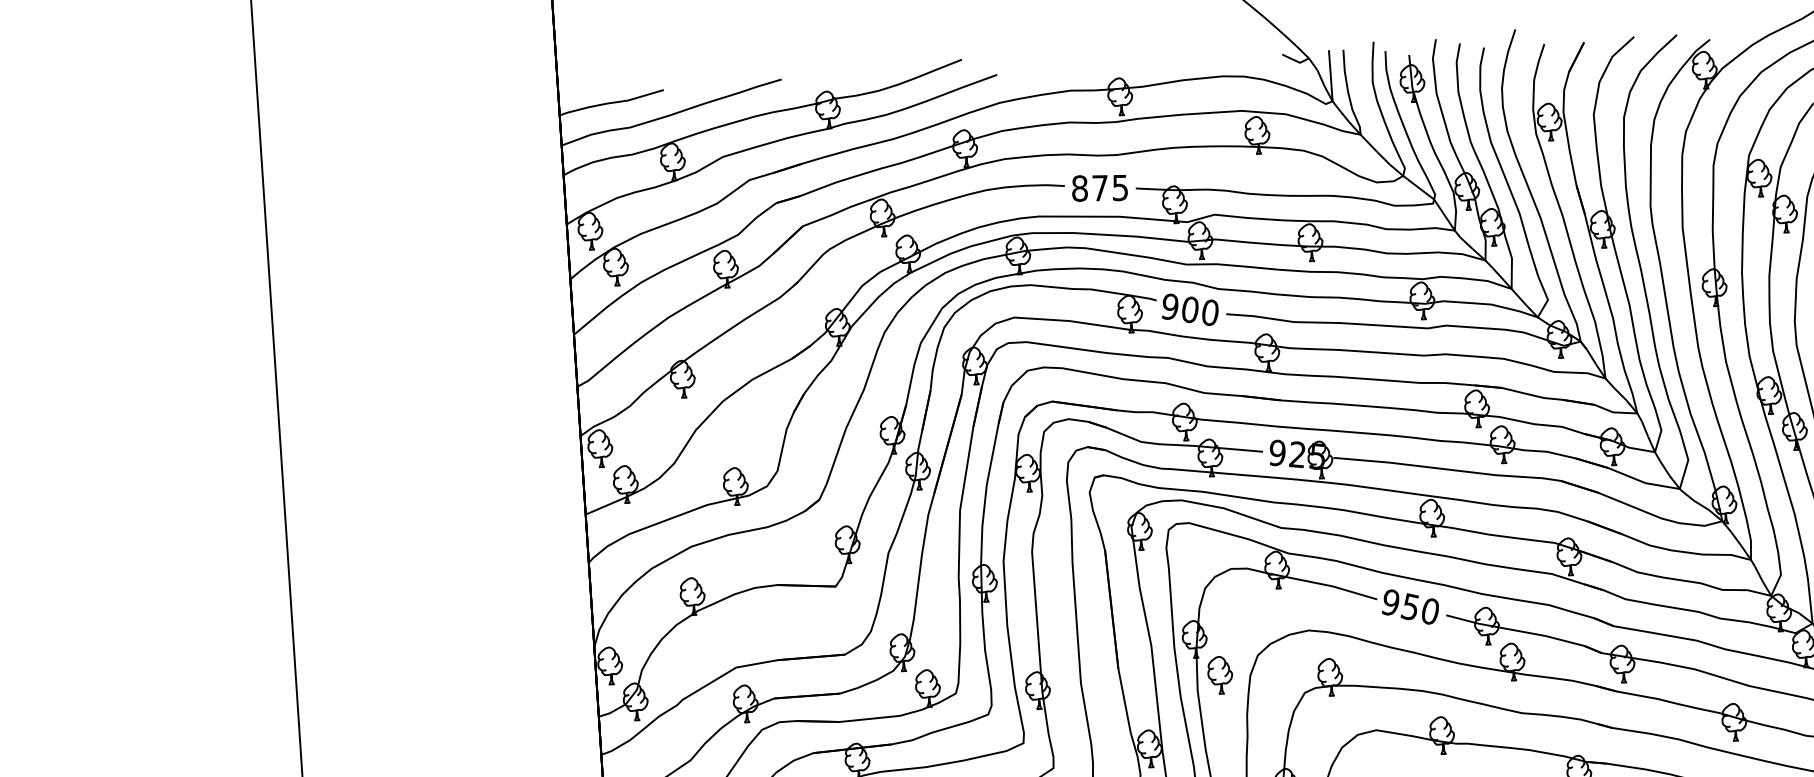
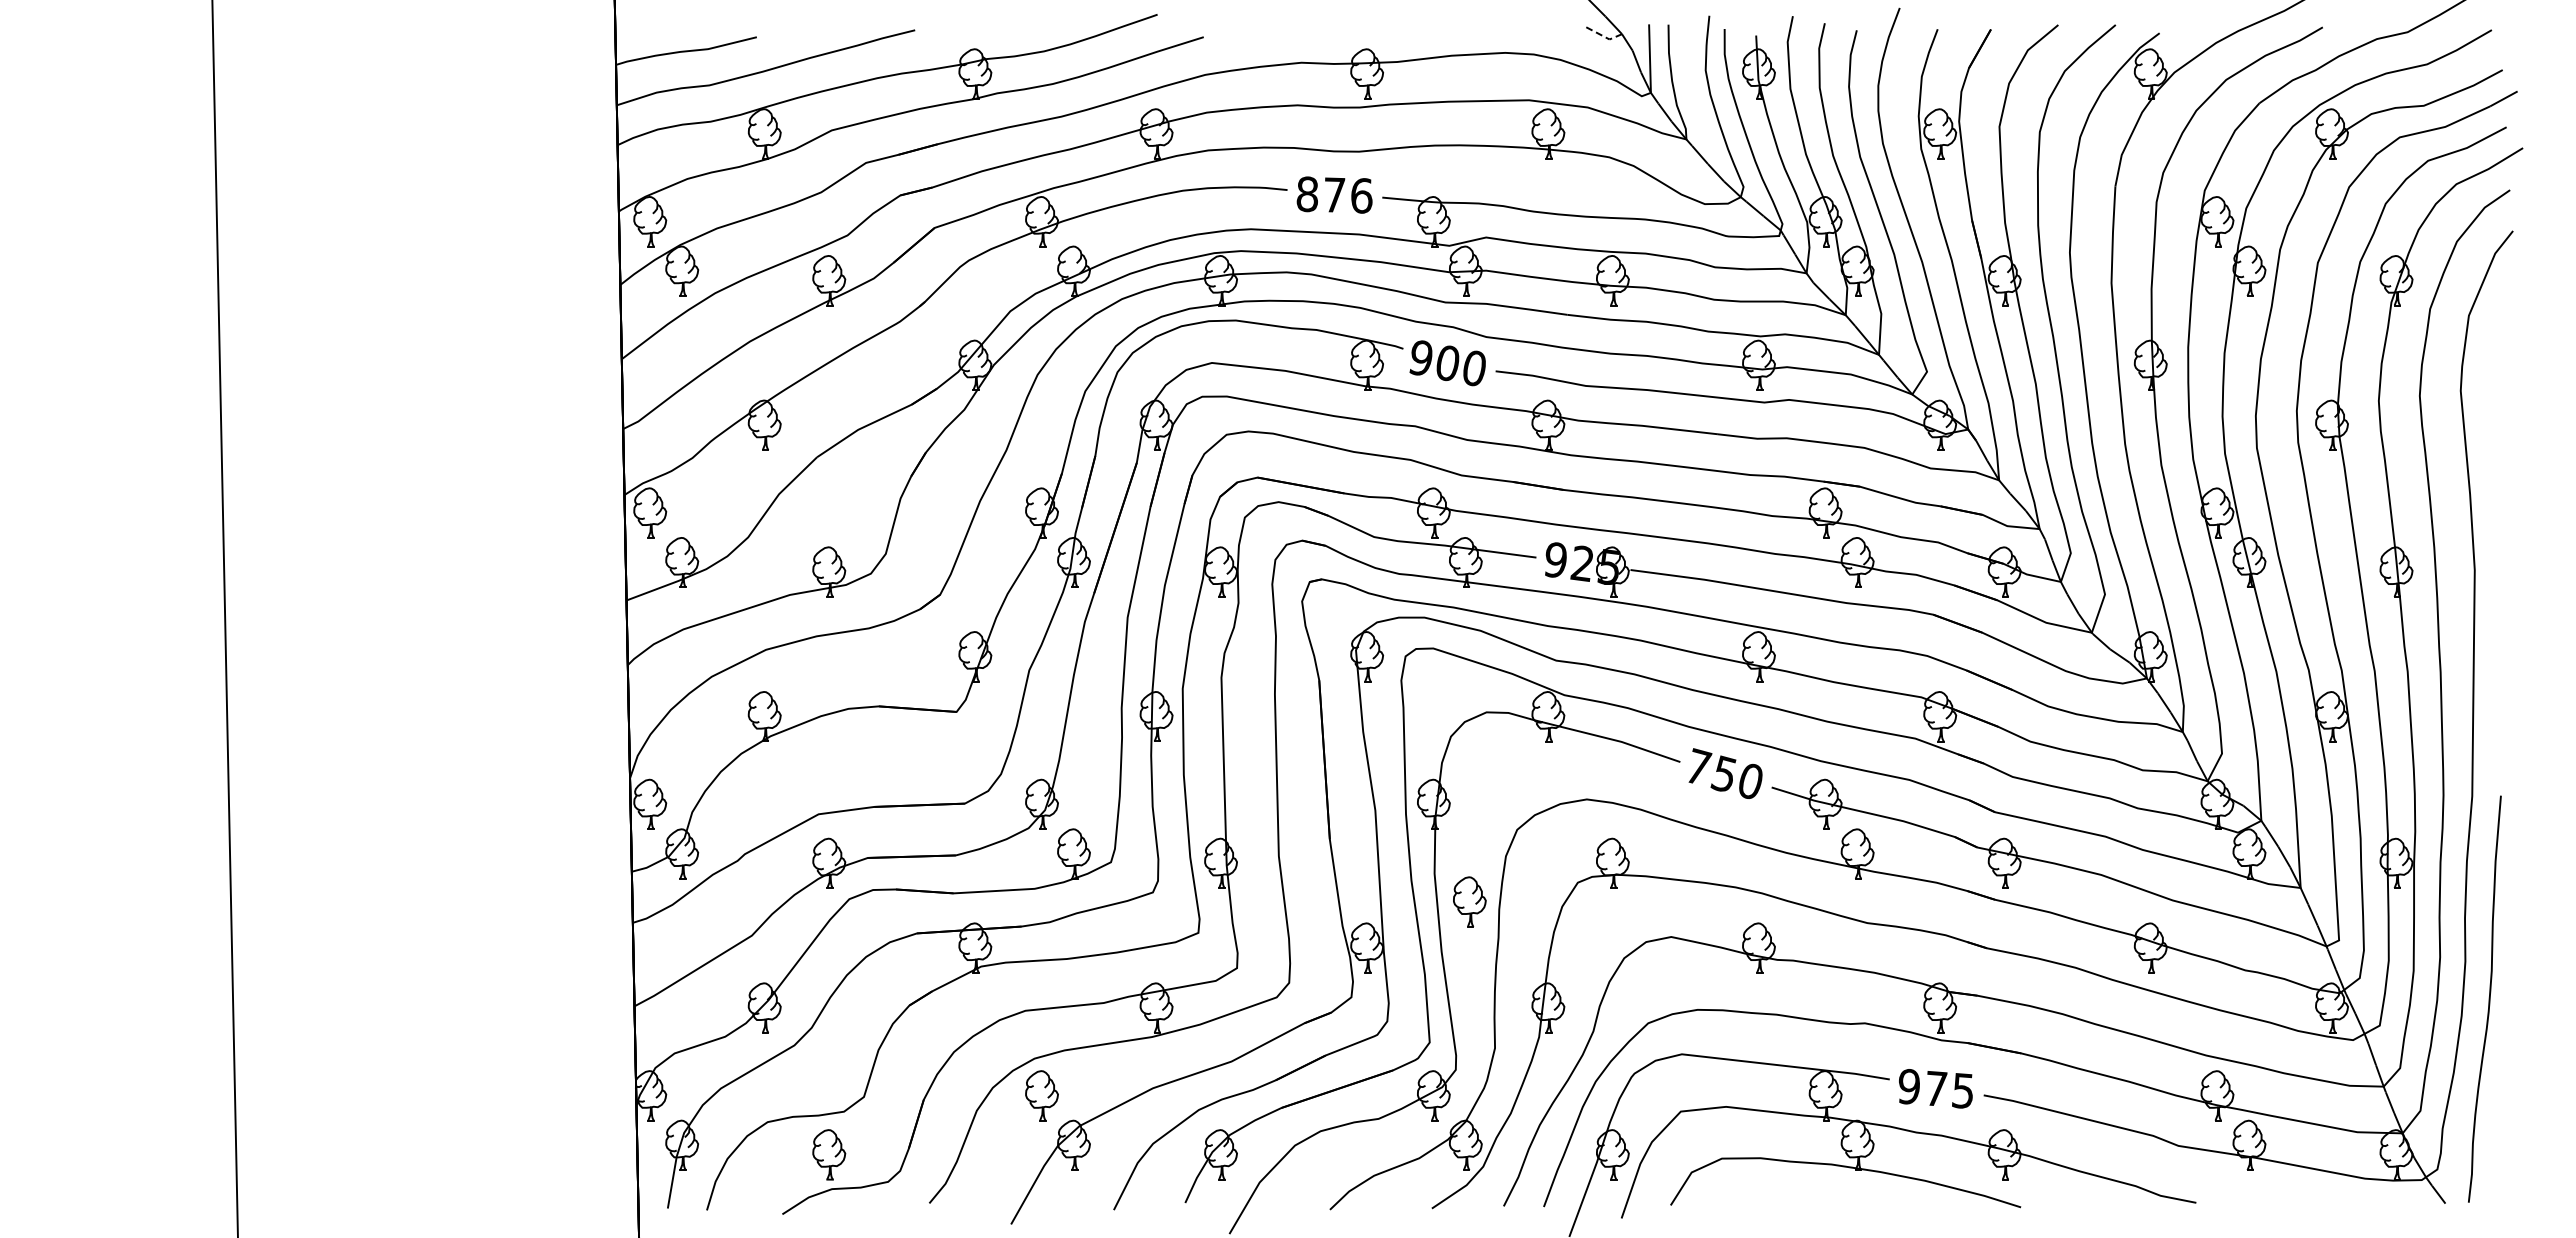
line: (1296, 60) -> (1604, 36), solid -> dashed
text: (1120, 187) -> (1361, 195), 875 -> 876
text: (1390, 602) -> (1698, 766), 950 -> 750
part: (1220, 674) -> (1469, 901), moved

